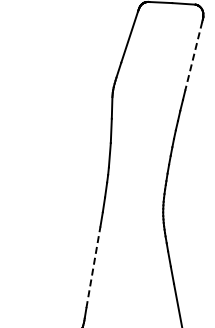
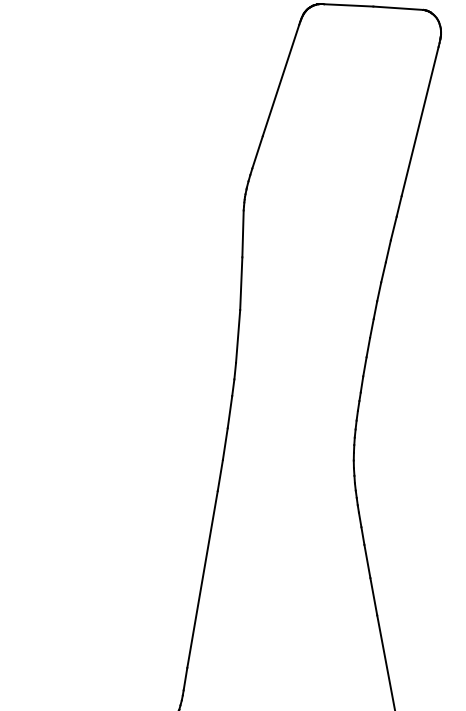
line: (193, 56) -> (419, 122), dashed -> solid
line: (93, 266) -> (202, 577), dashed -> solid

